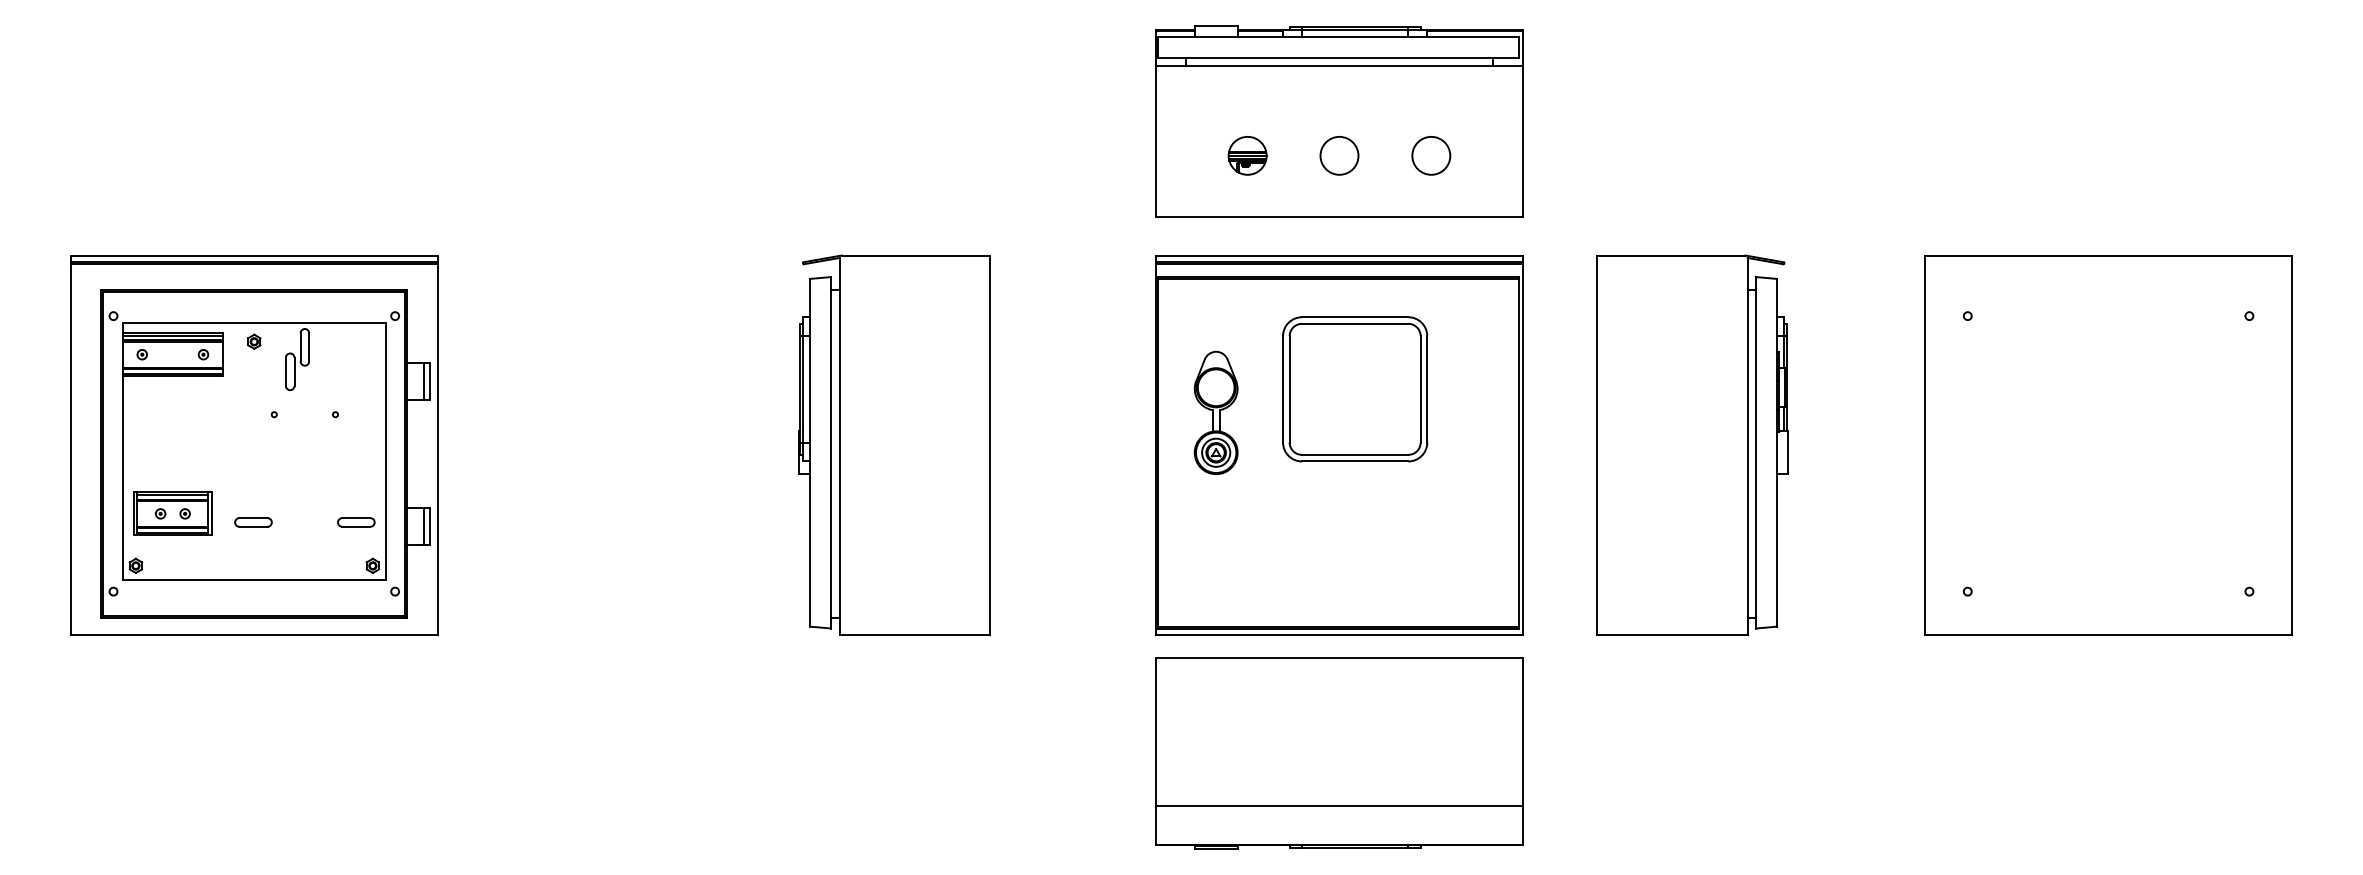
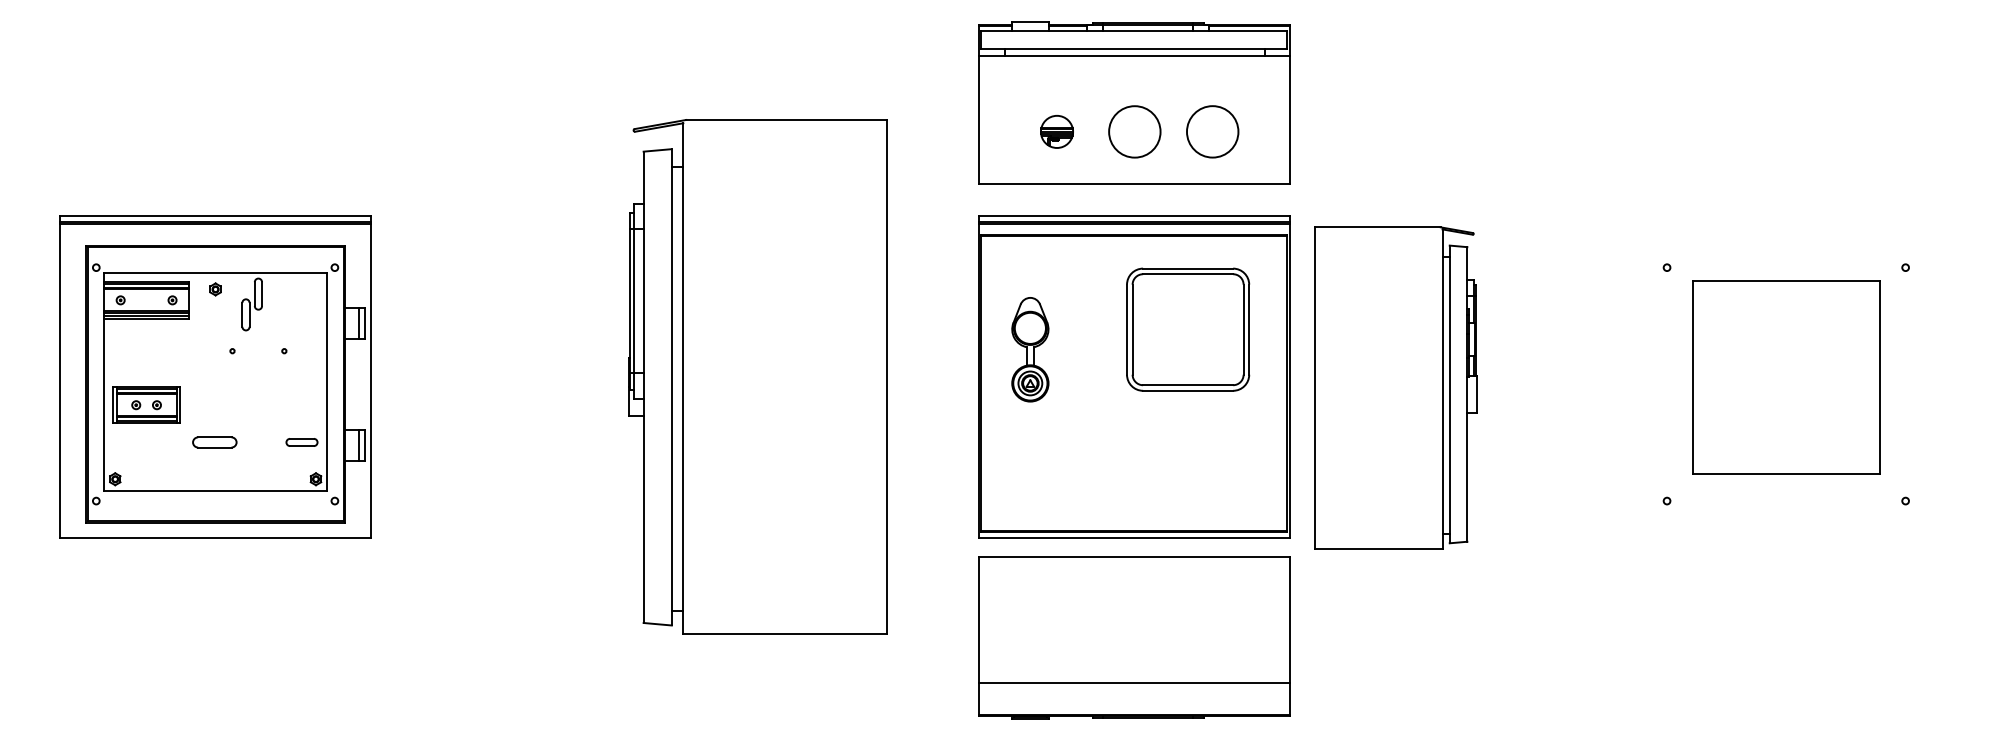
circle: (1339, 155) -> (1134, 131), size x1.6
circle: (1431, 155) -> (1212, 131), size x1.6
part: (1355, 389) -> (1188, 329), moved
part: (894, 444) -> (757, 376), size x1.6
part: (1692, 444) -> (1395, 387), moved
part: (2108, 444) -> (1786, 376), size x0.6
part: (172, 513) -> (146, 404), moved
part: (253, 522) -> (214, 442), size x1.4

